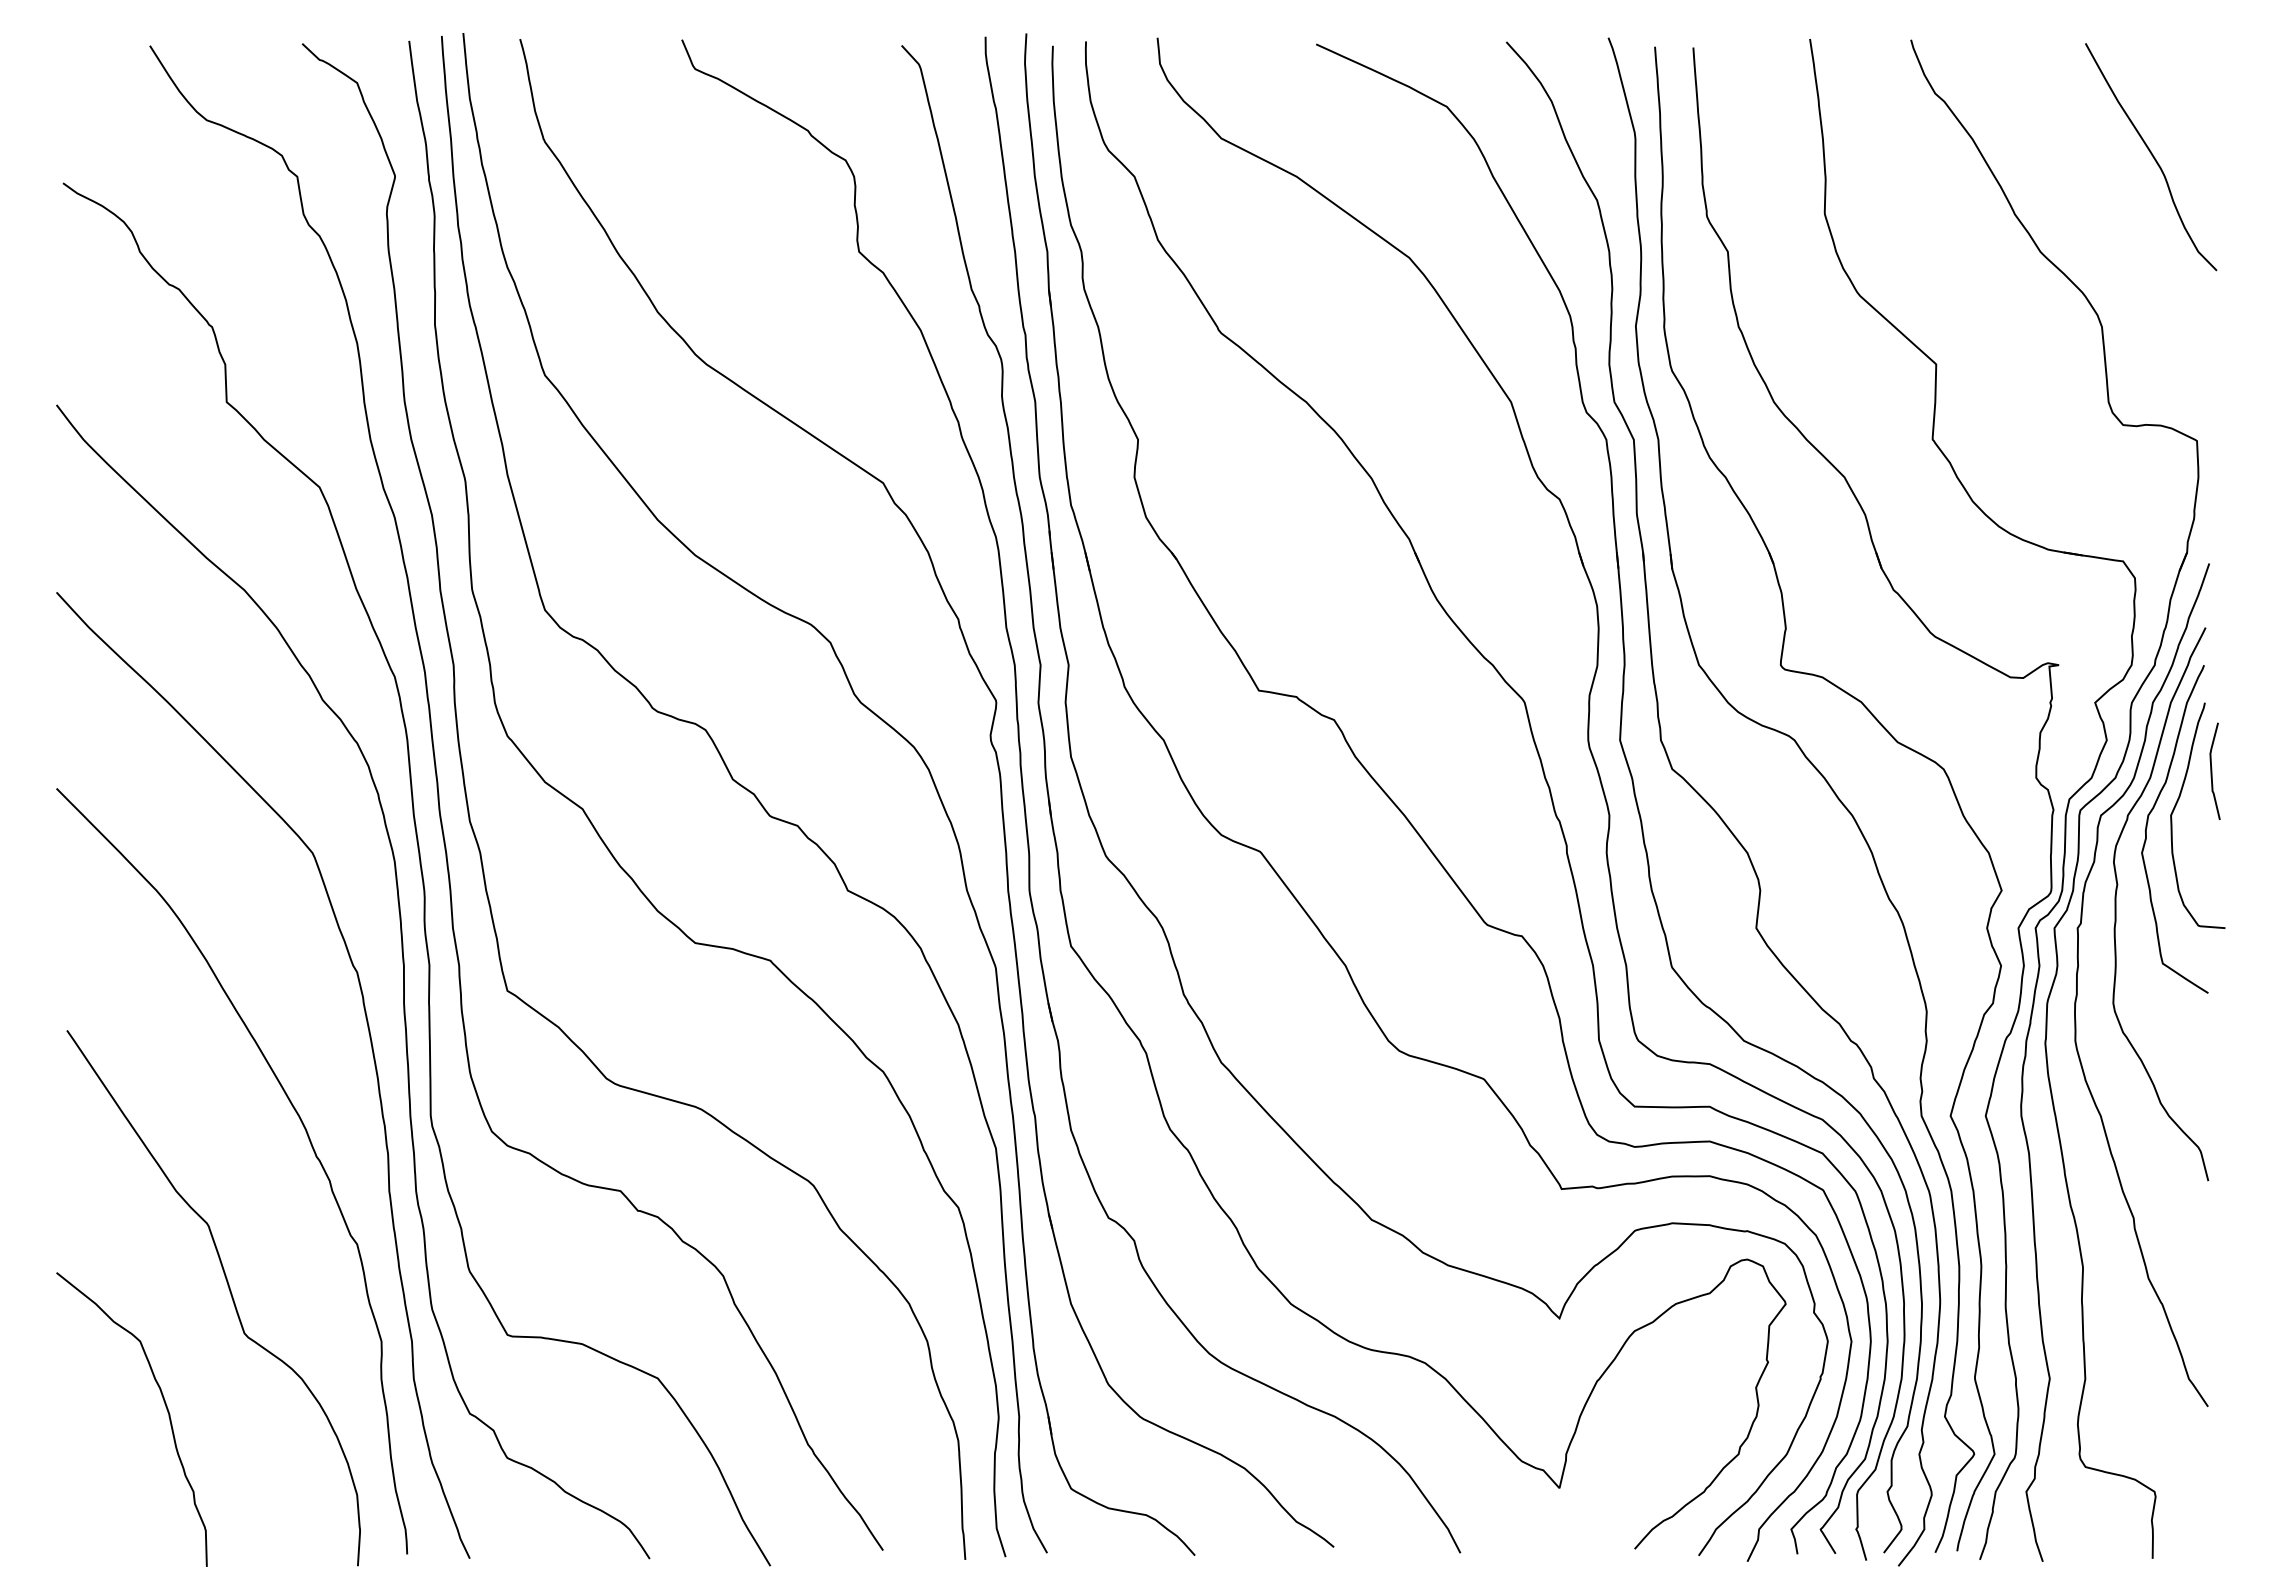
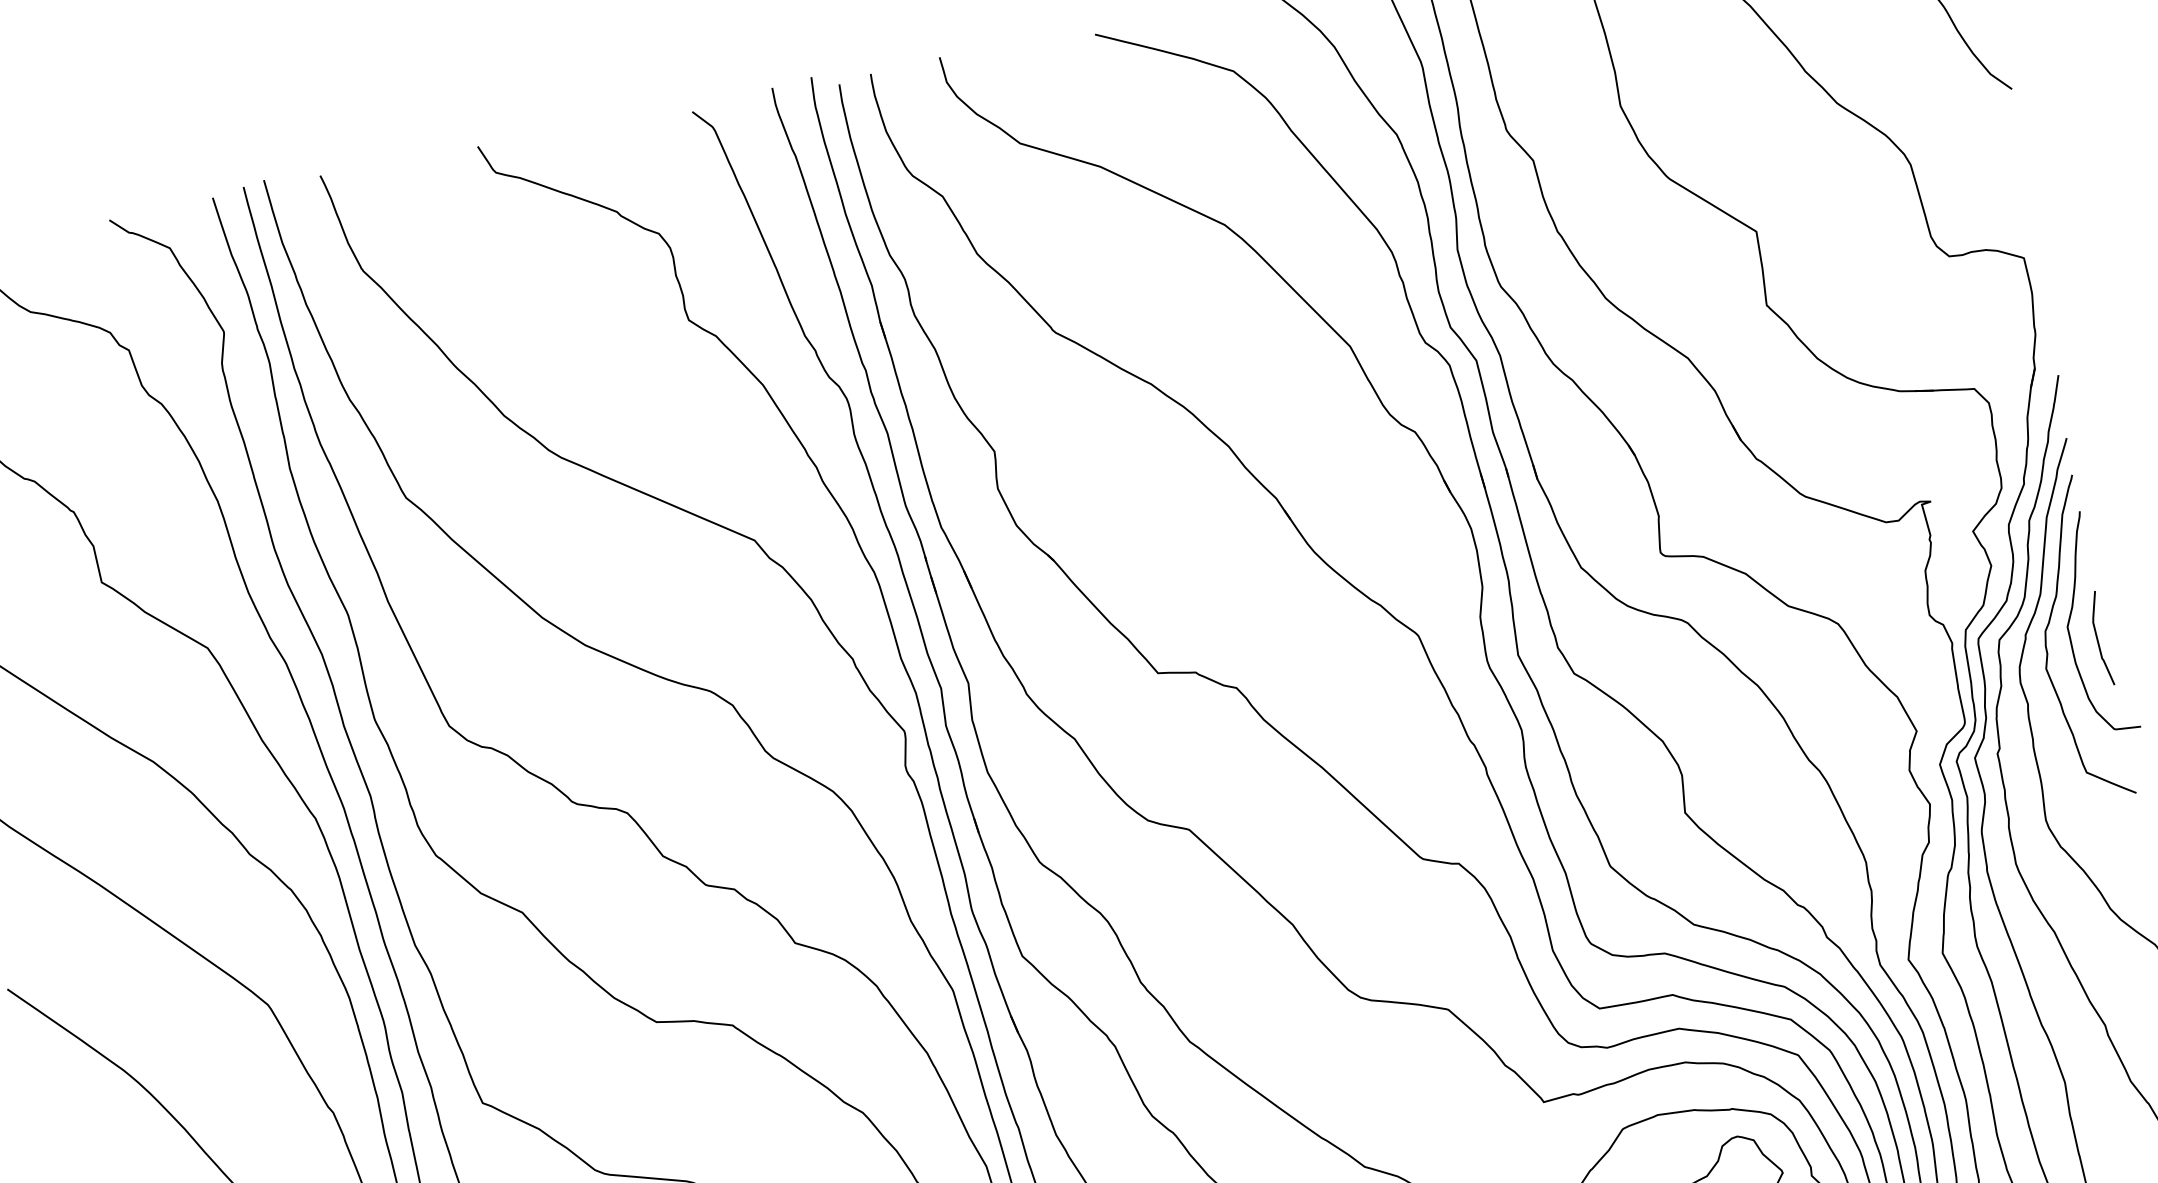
curve: (2212, 770) -> (2098, 638), moved

